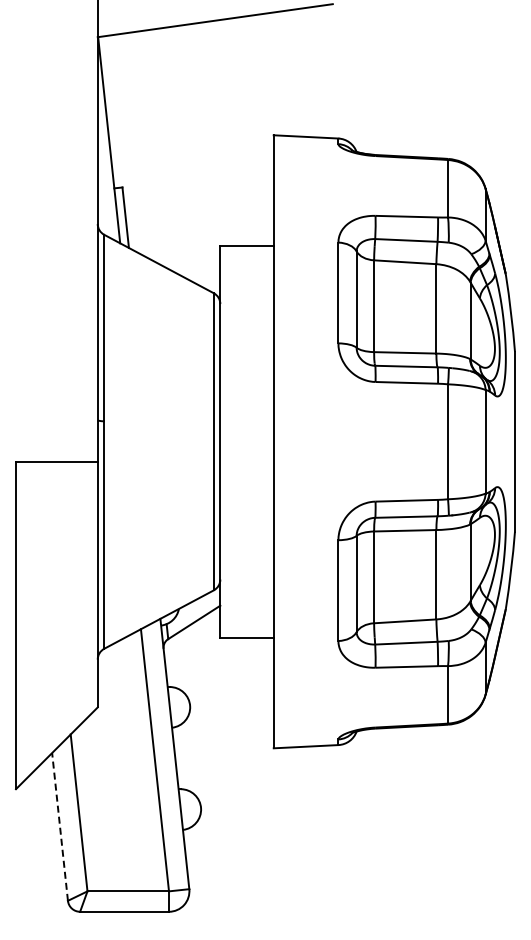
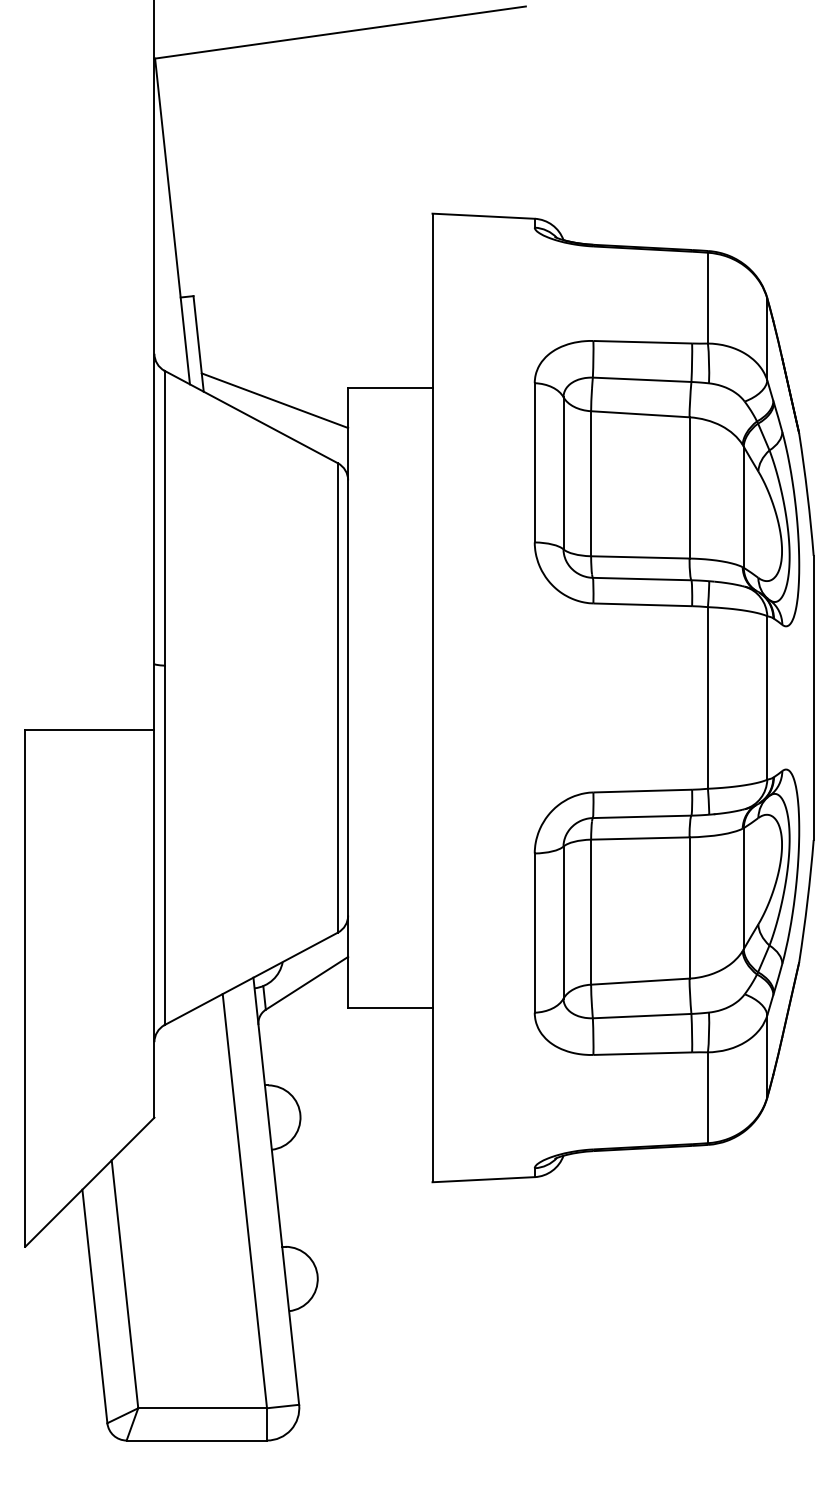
line: (173, 253) -> (274, 400), added
line: (60, 826) -> (95, 1305), dashed -> solid

